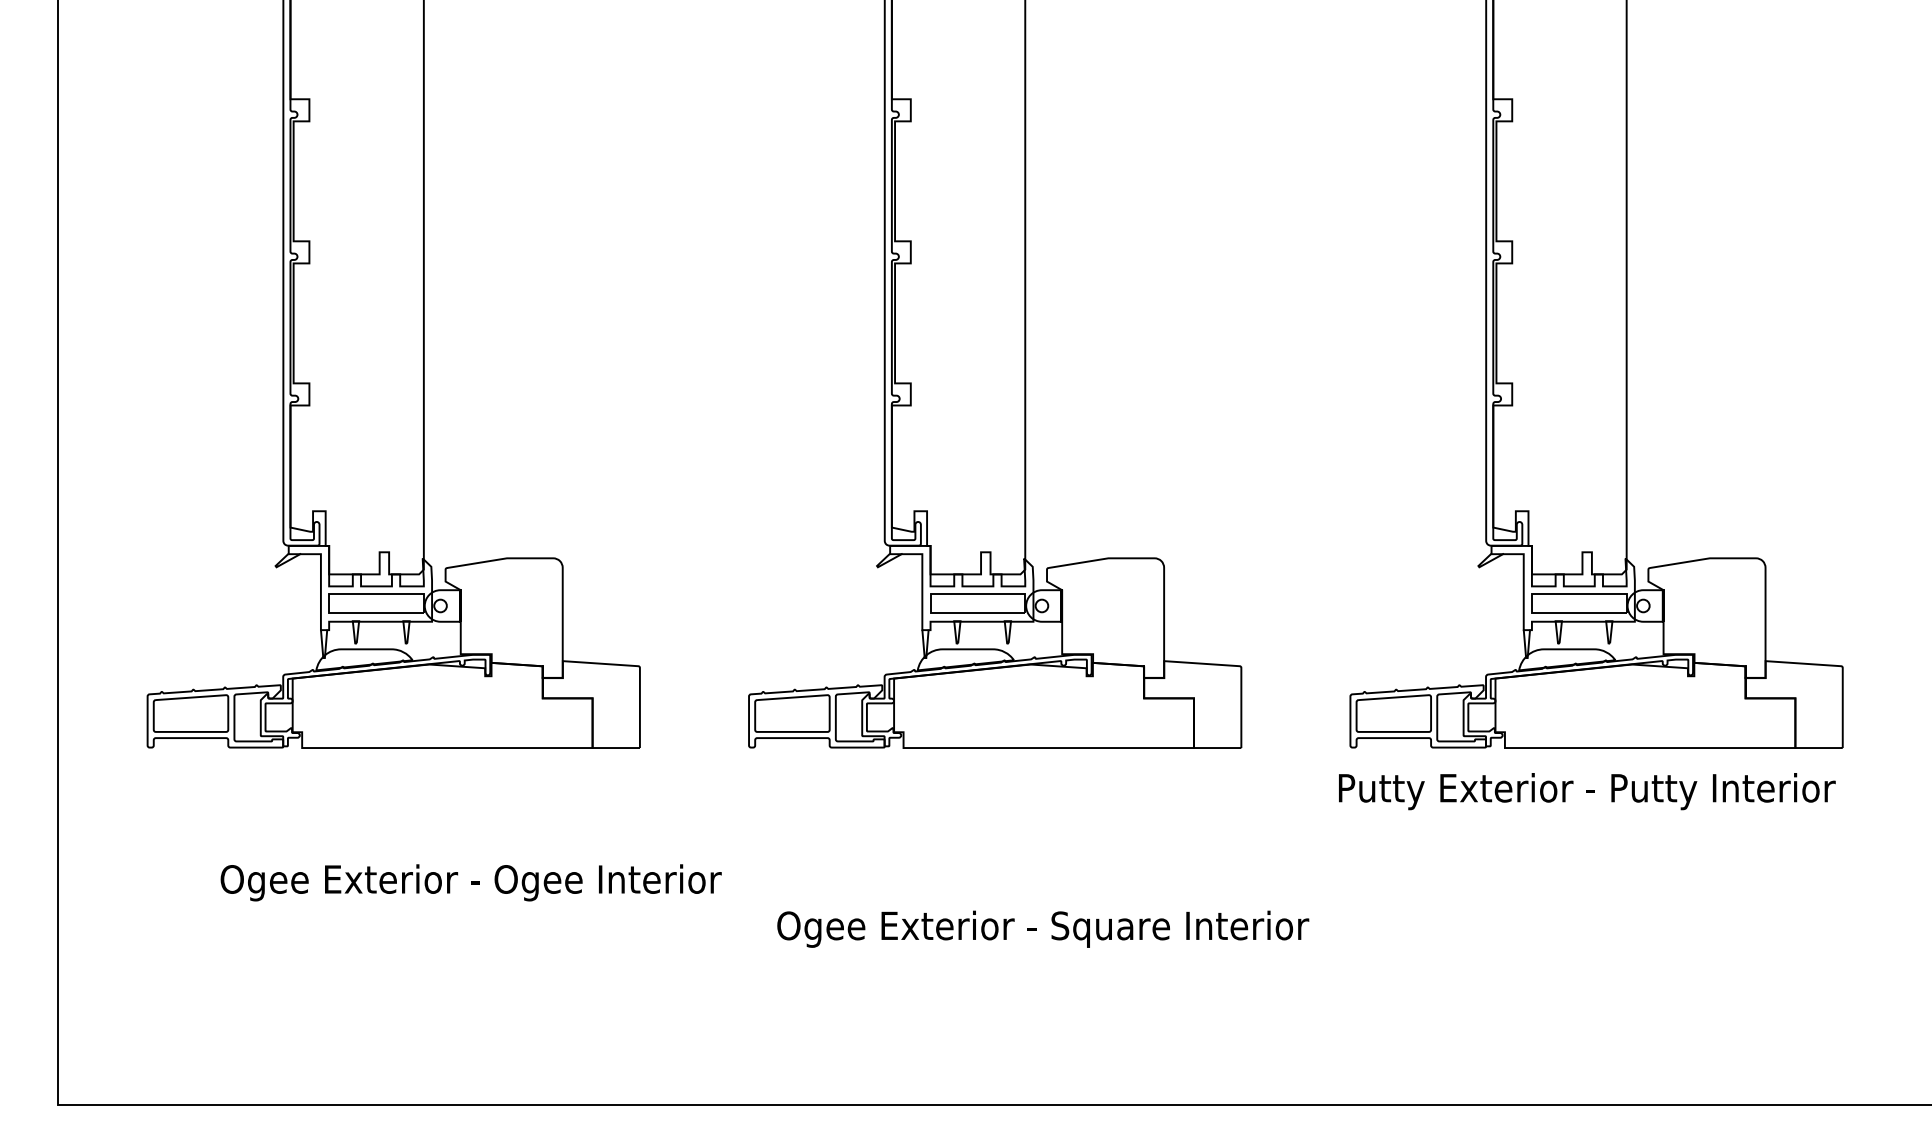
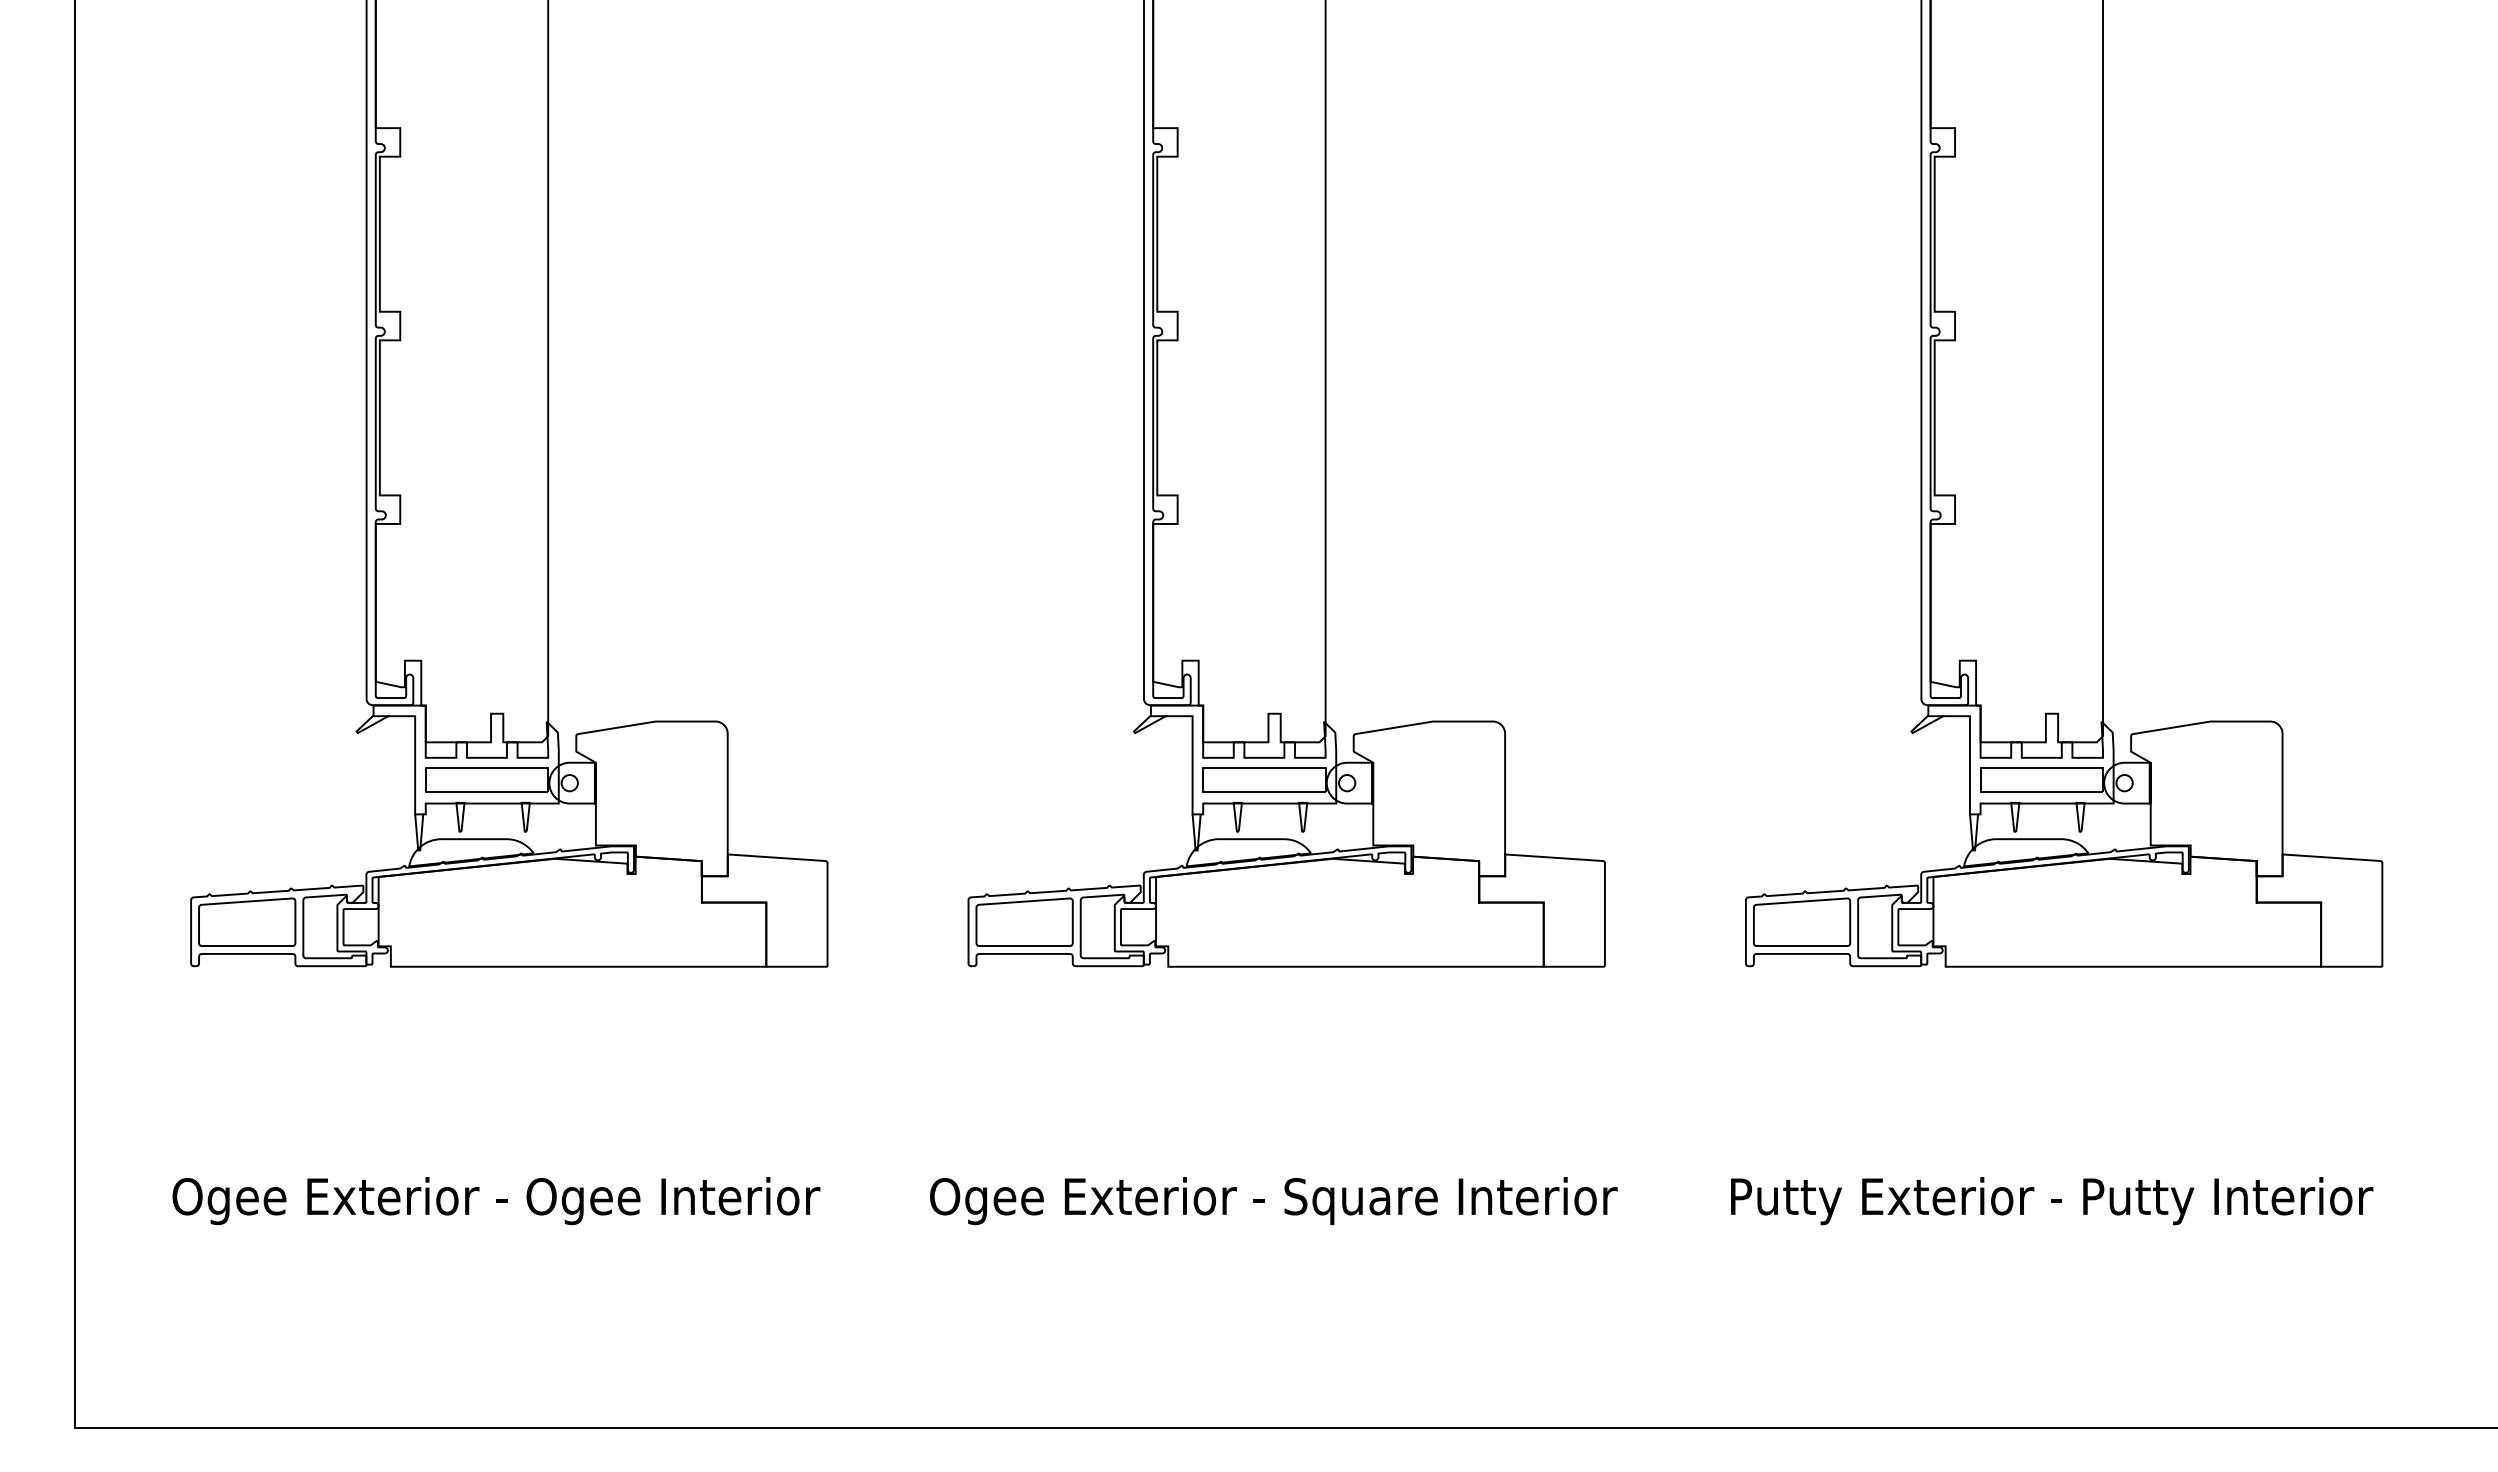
text: (1587, 791) -> (2052, 1201), moved
text: (471, 883) -> (496, 1201), moved
text: (1042, 929) -> (1273, 1201), moved

